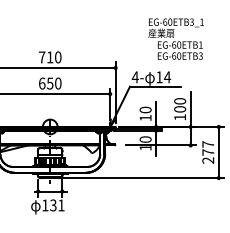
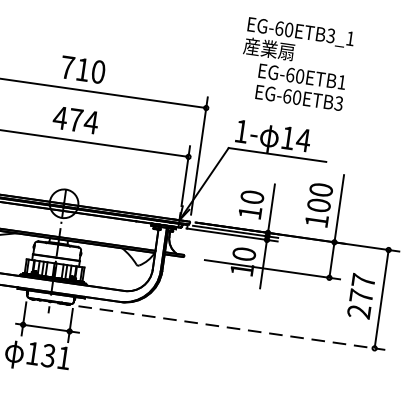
text: (175, 38) -> (294, 62), moved
text: (134, 77) -> (239, 131), 4- -> 1-
text: (49, 83) -> (74, 119), 650 -> 474
line: (139, 178) -> (221, 327), solid -> dashed

